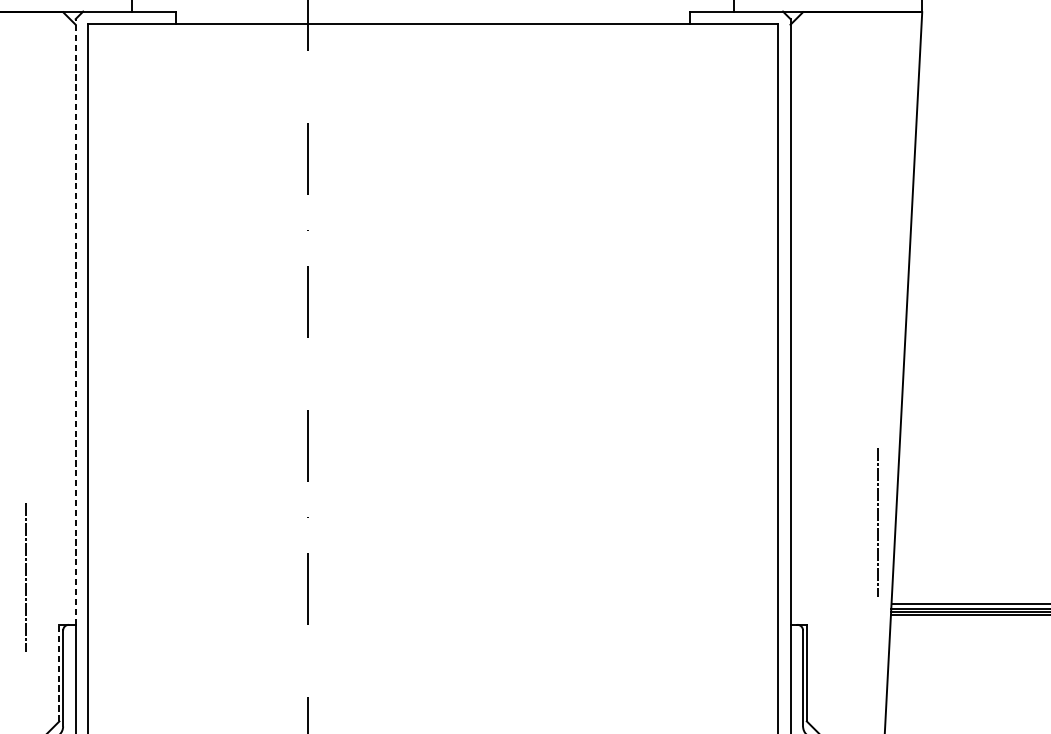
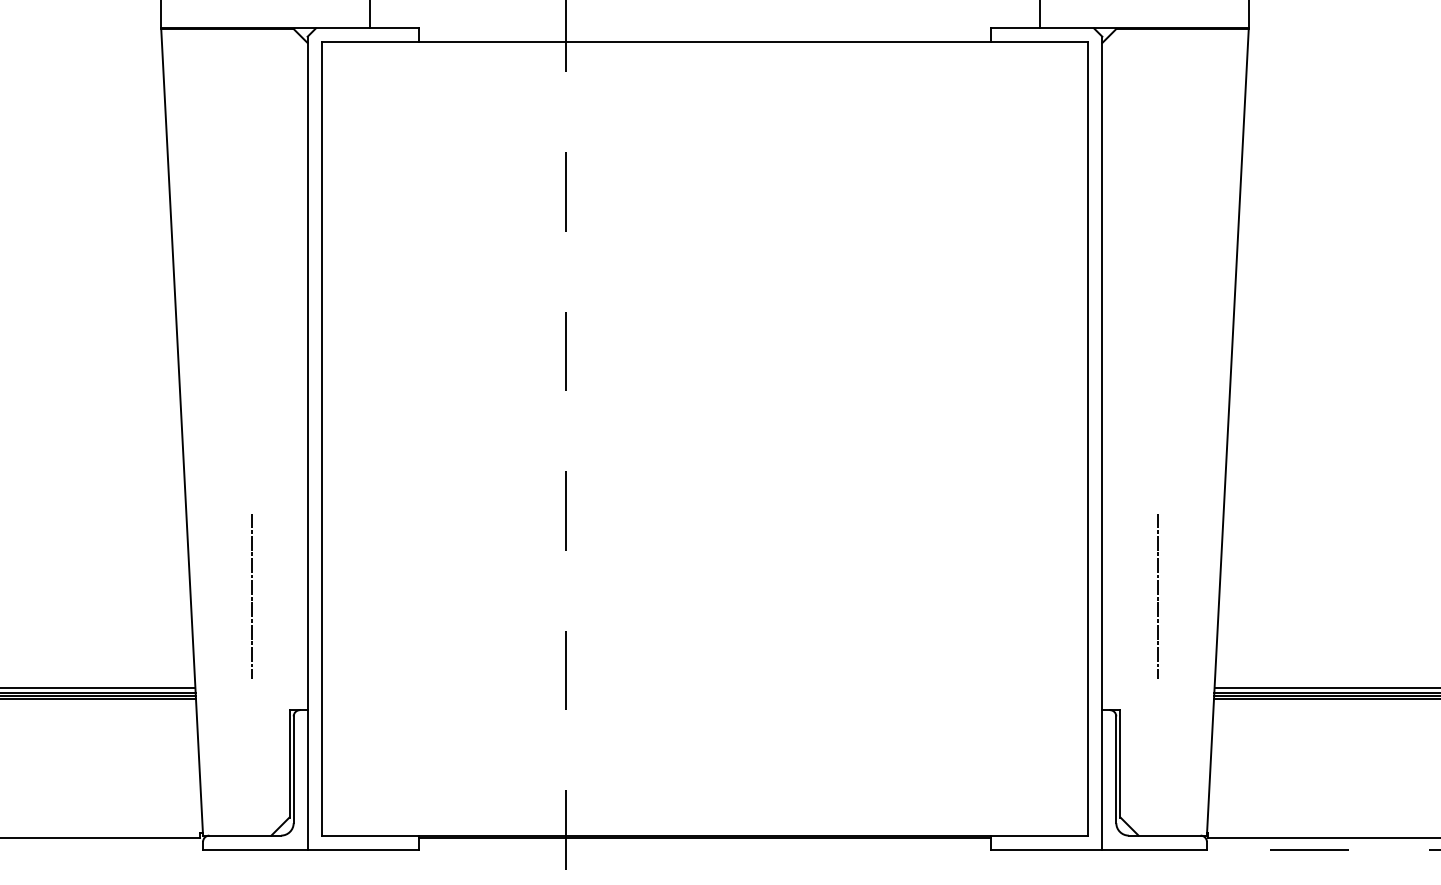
line: (75, 322) -> (307, 373), dashed -> solid
line: (877, 523) -> (1157, 597), moved
line: (25, 578) -> (251, 597), moved
line: (59, 672) -> (289, 763), dashed -> solid

